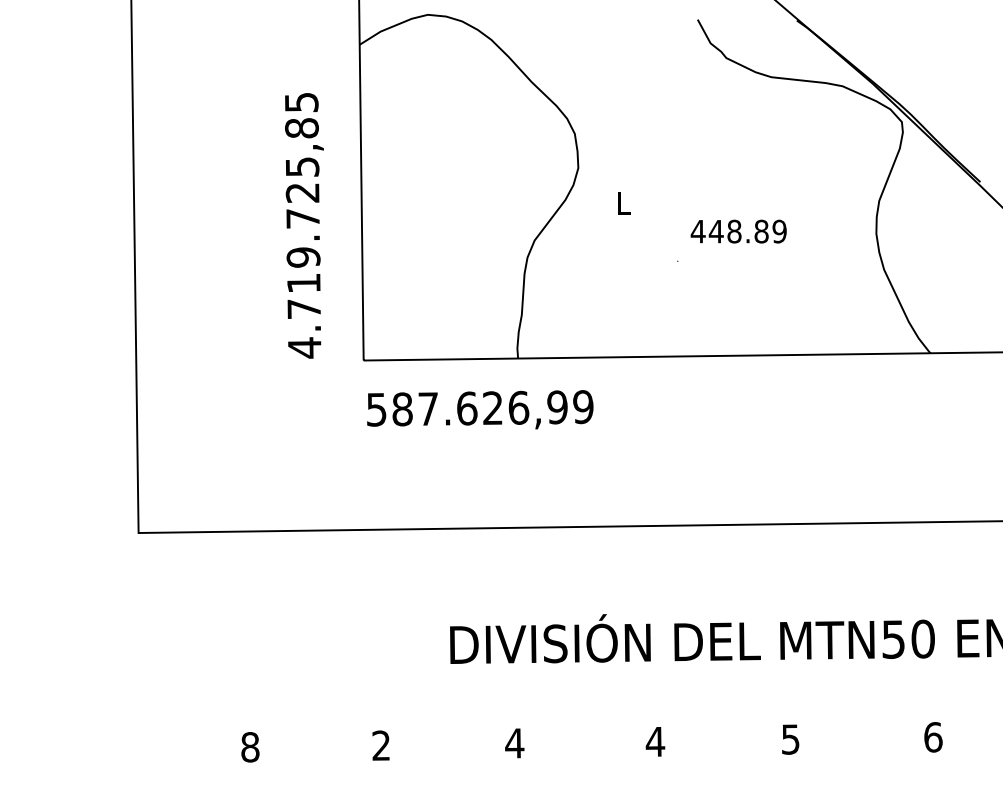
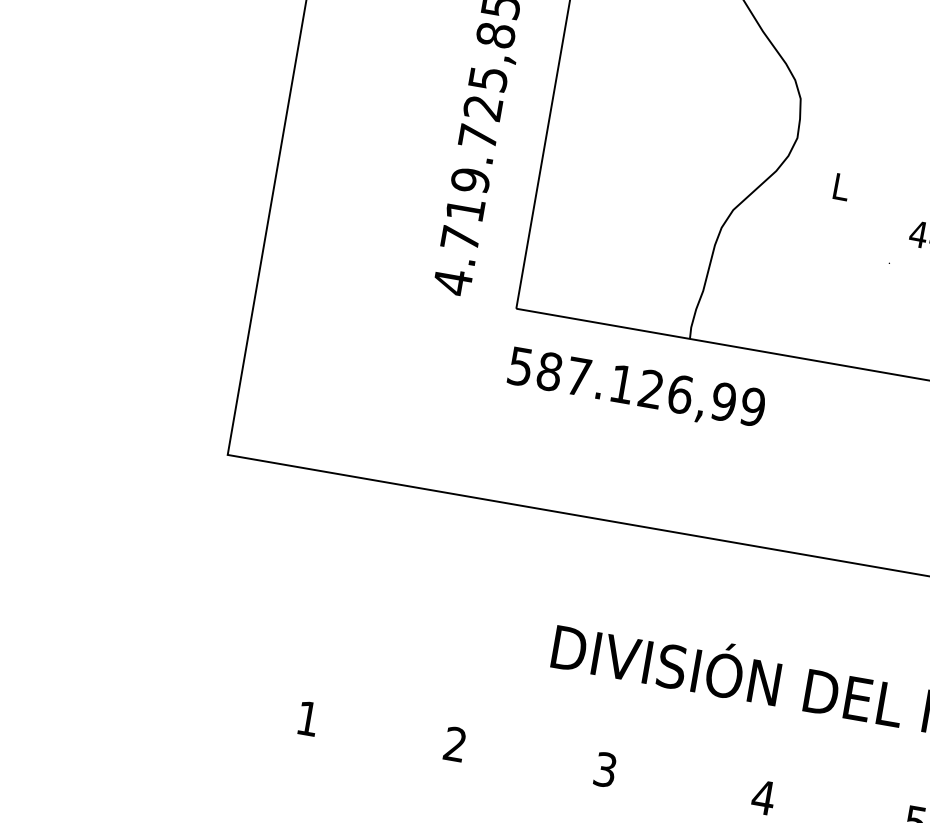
text: (467, 408) -> (622, 384), 587.626,99 -> 587.126,99
text: (514, 743) -> (605, 769), 4 -> 3
text: (250, 747) -> (308, 718), 8 -> 1

